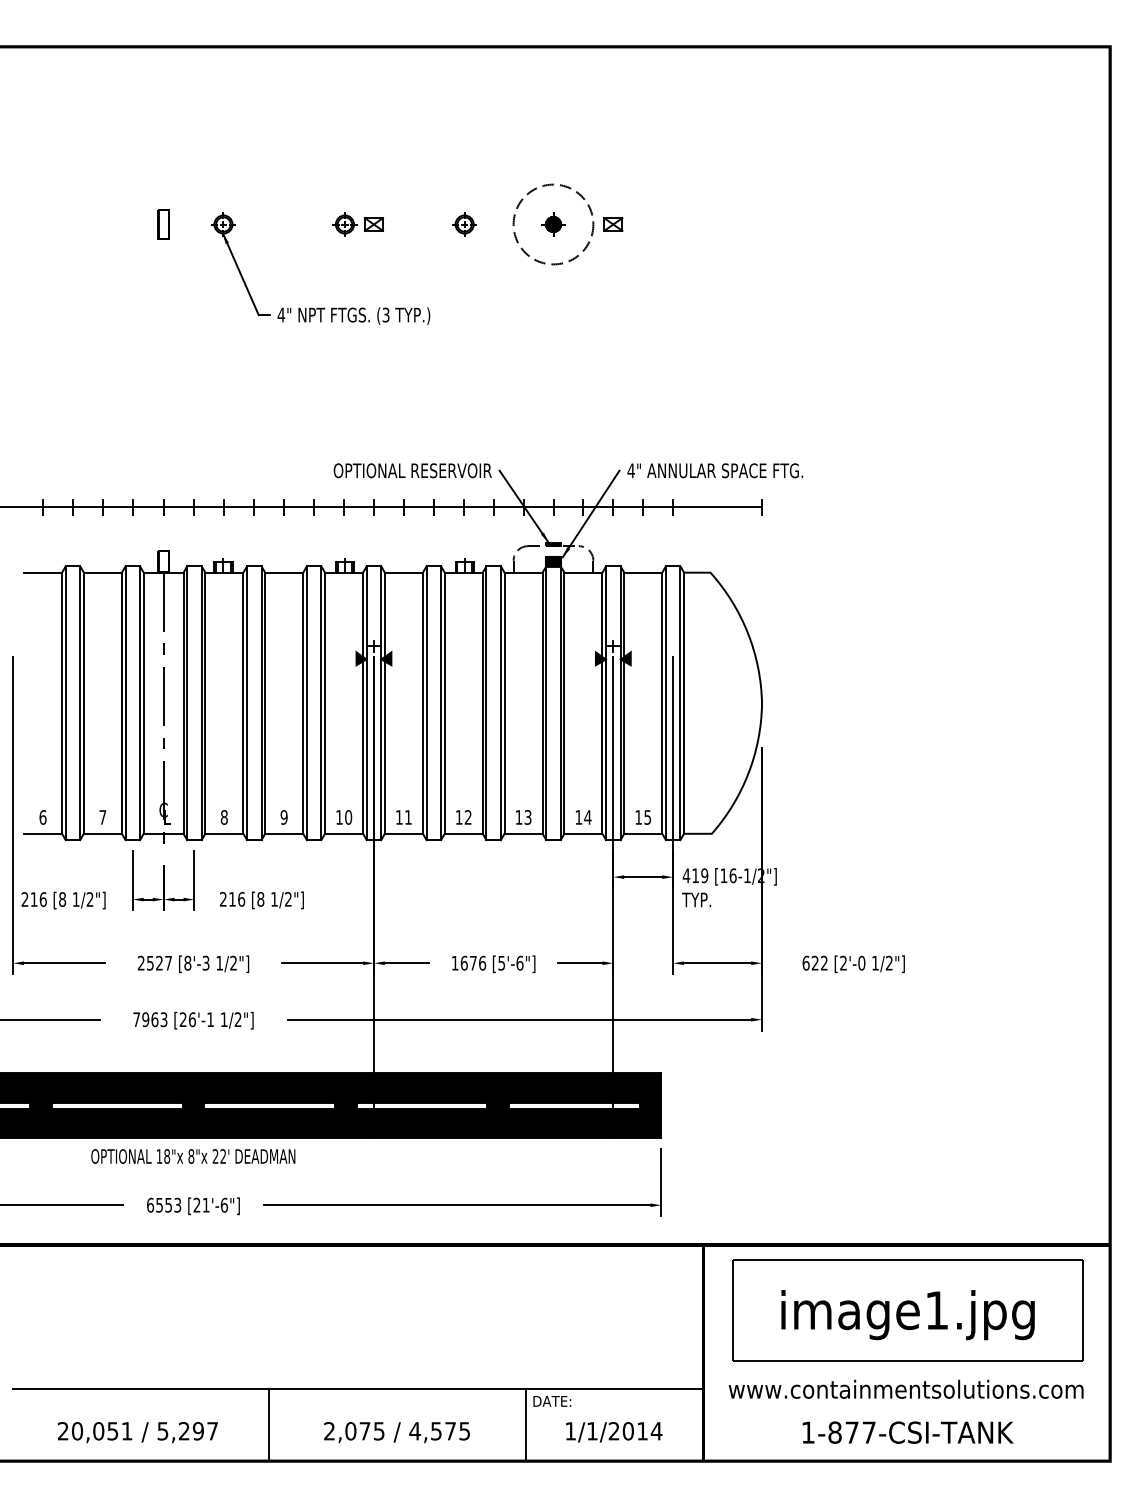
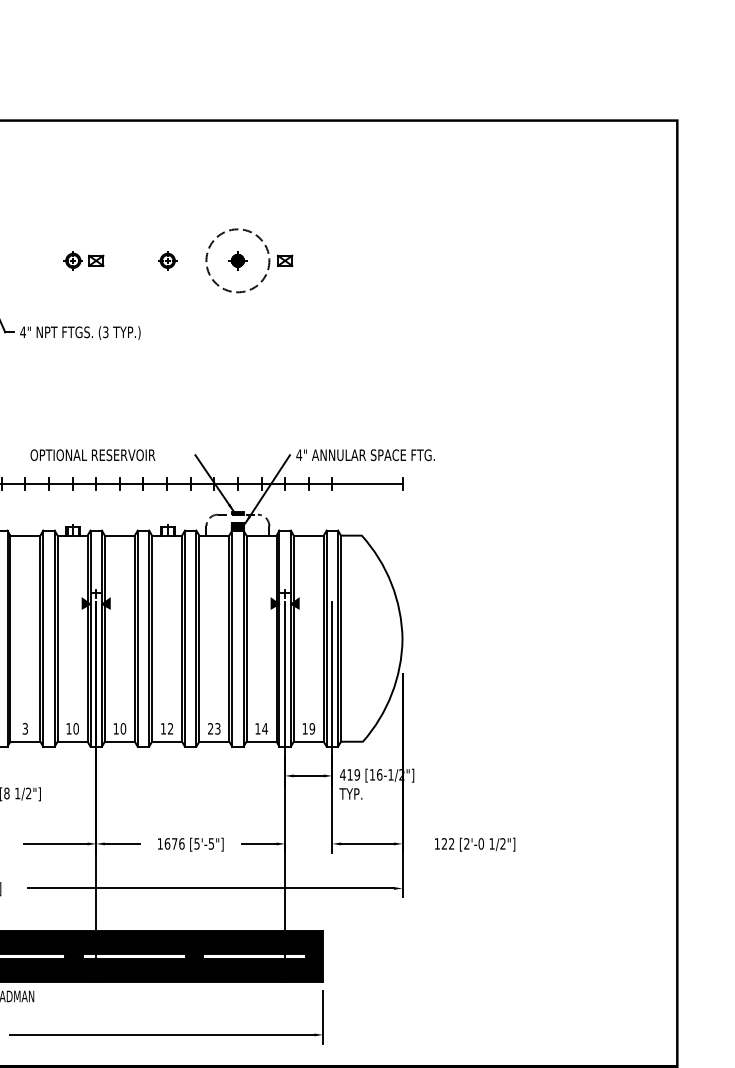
text: (412, 470) -> (92, 454), moved
text: (283, 817) -> (24, 728), 9 -> 3
text: (407, 817) -> (122, 728), 11 -> 10
text: (518, 817) -> (210, 728), 13 -> 23
text: (647, 817) -> (312, 728), 15 -> 19
text: (519, 962) -> (211, 843), [5'-6"] -> [5'-5"]
text: (805, 962) -> (436, 843), 622 -> 122

